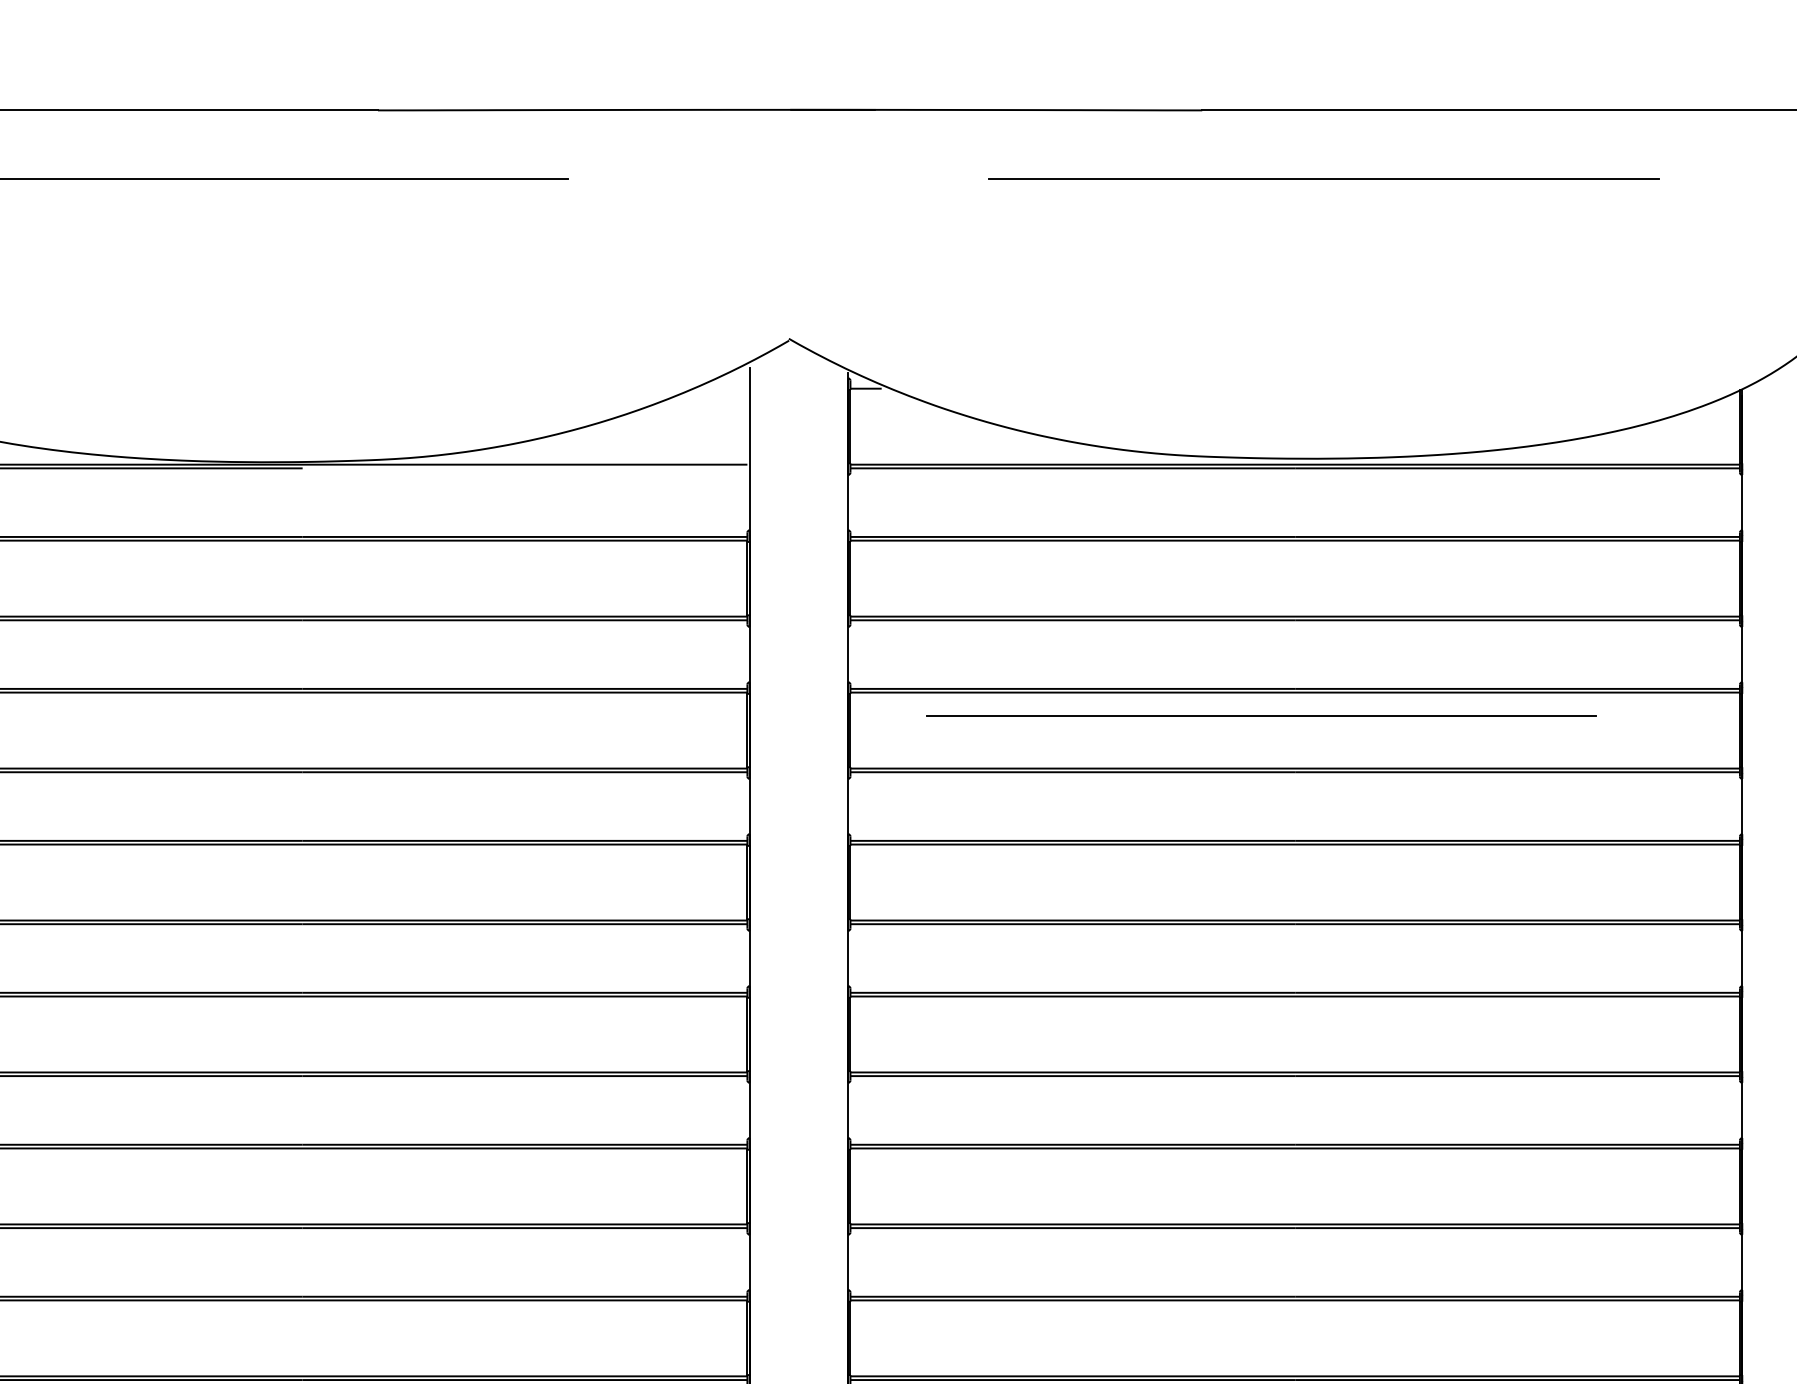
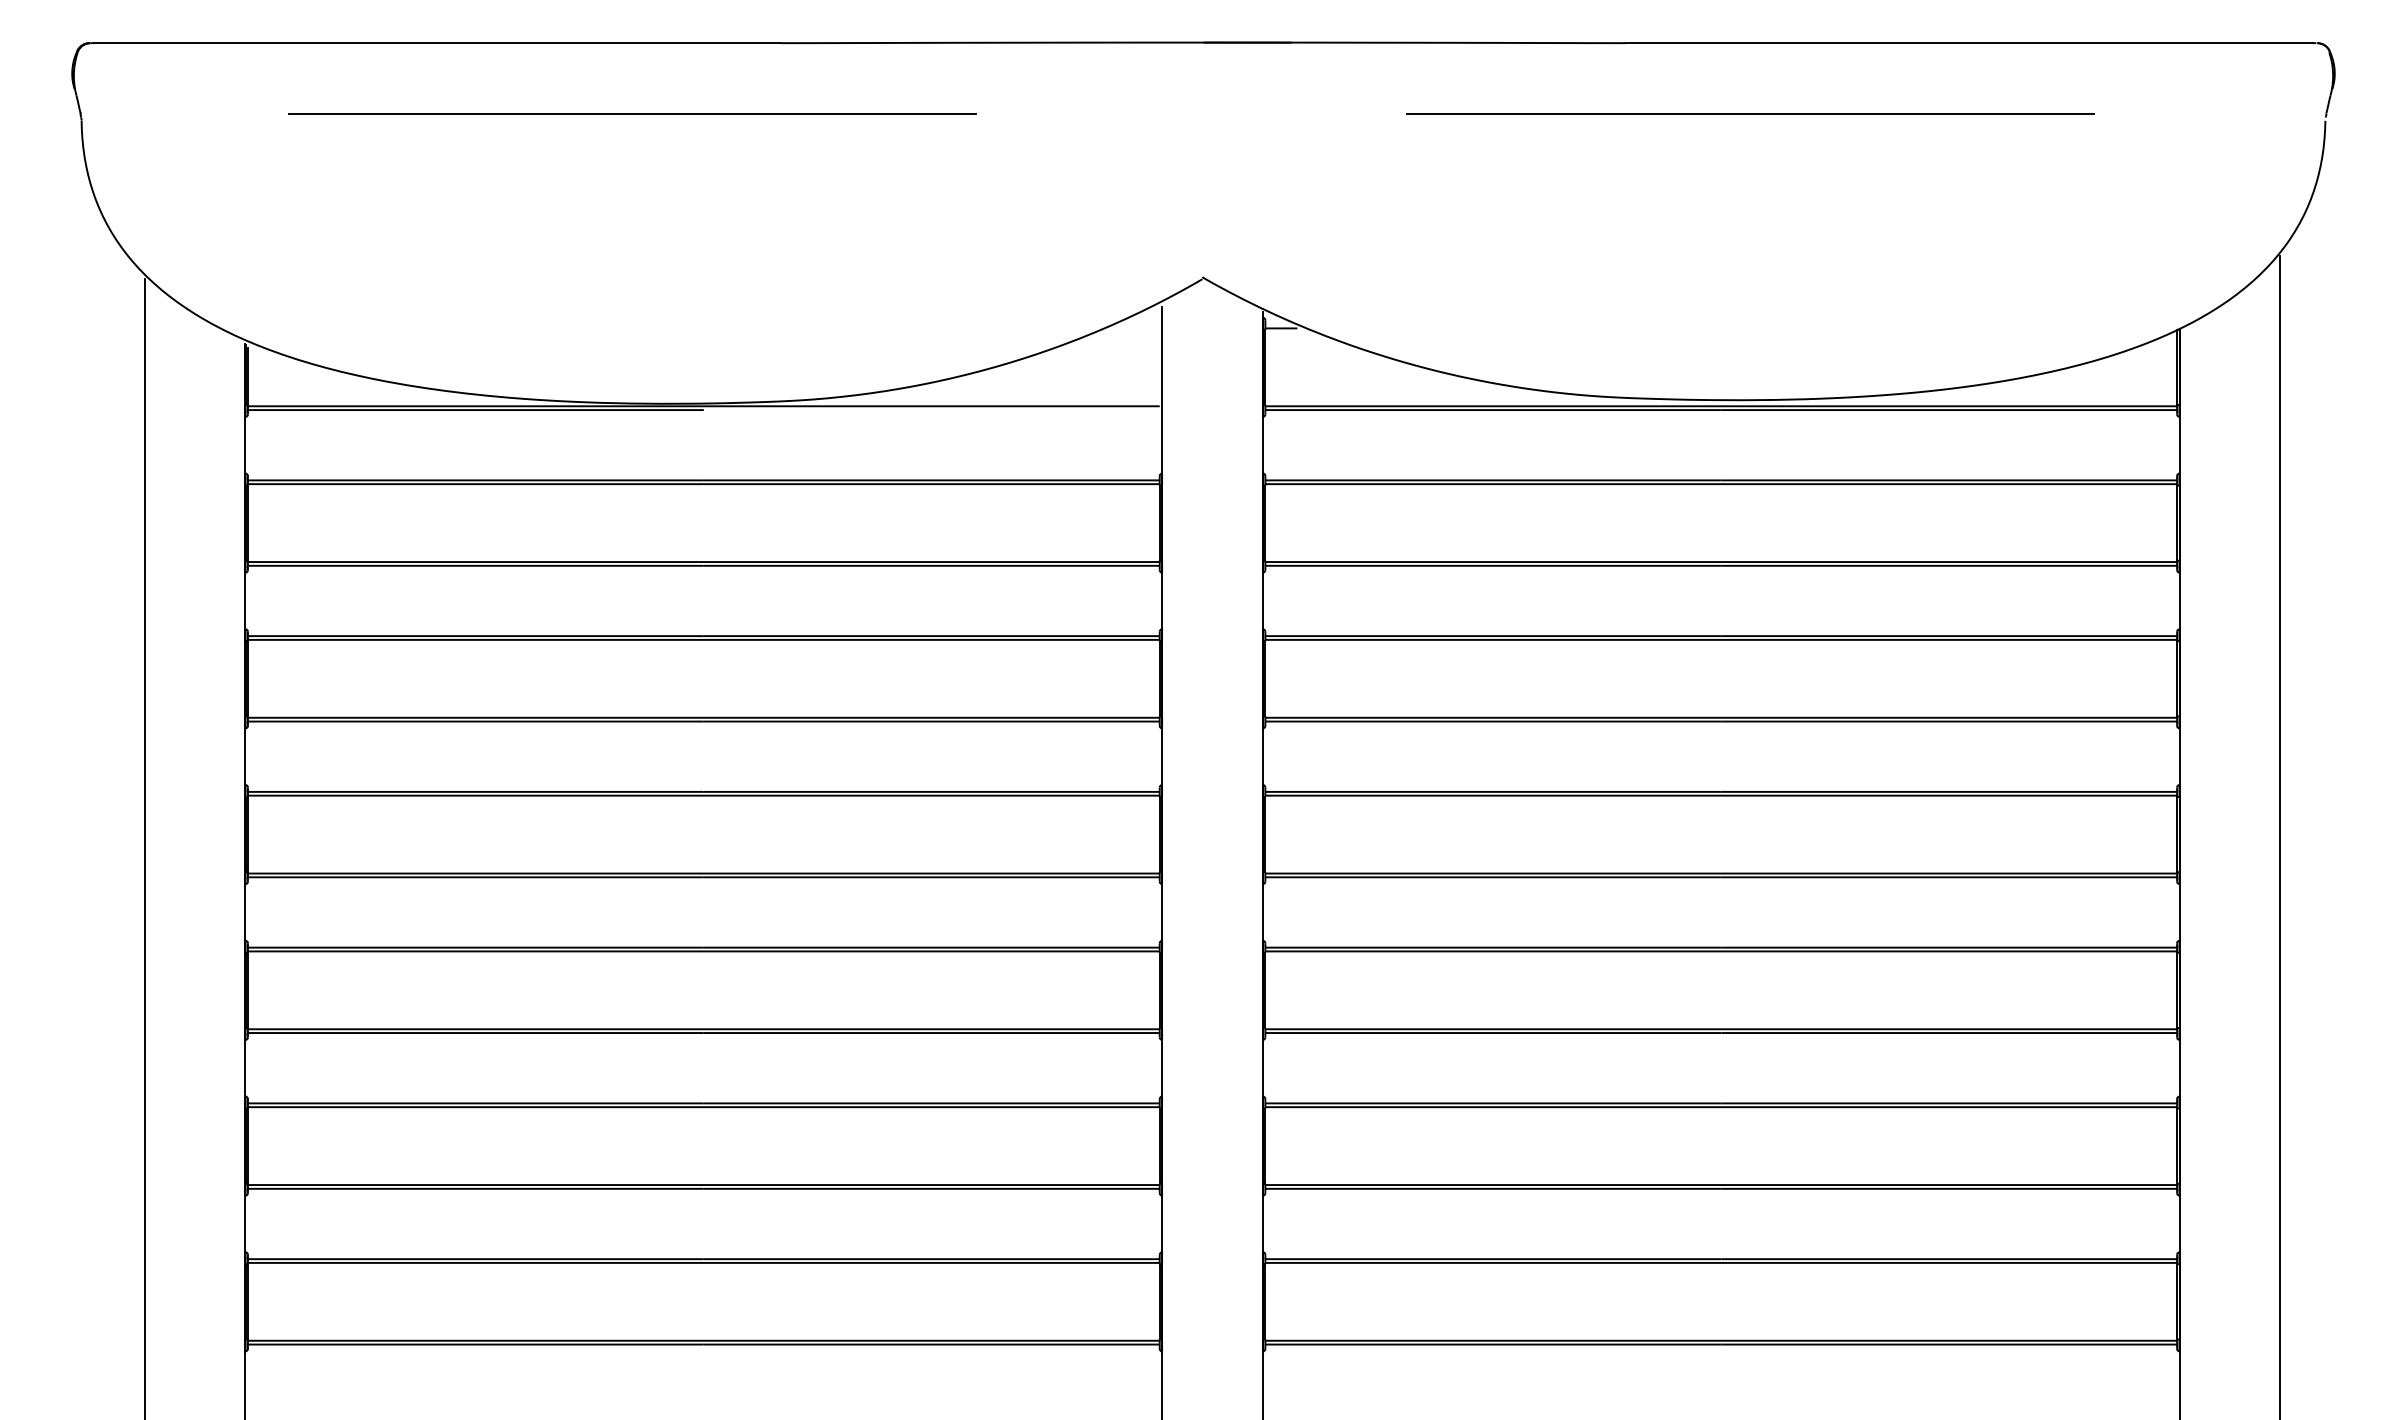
line: (1261, 715) -> (1686, 663), removed

